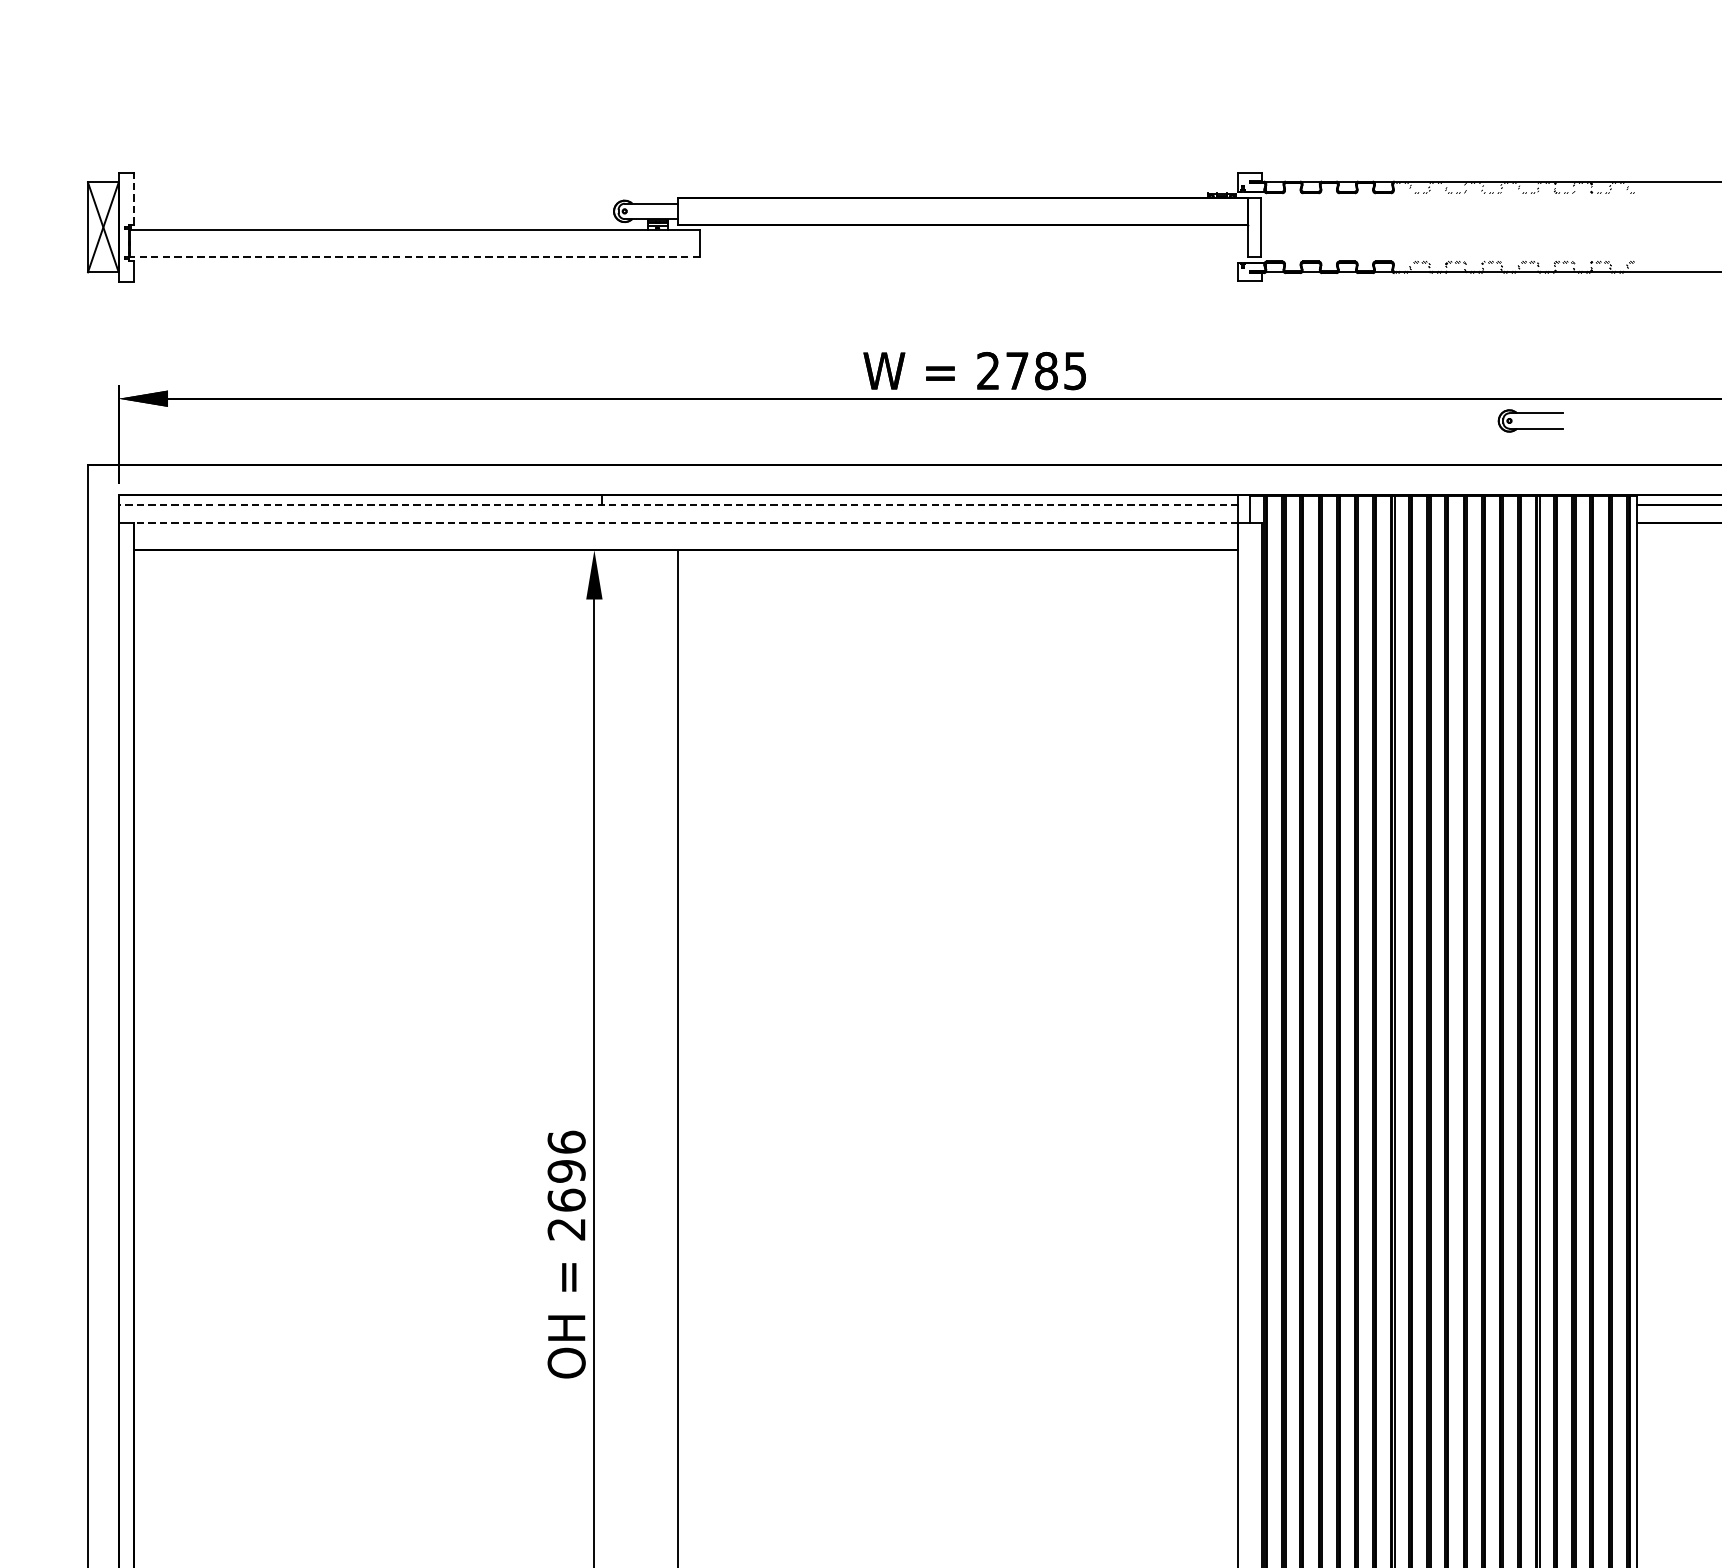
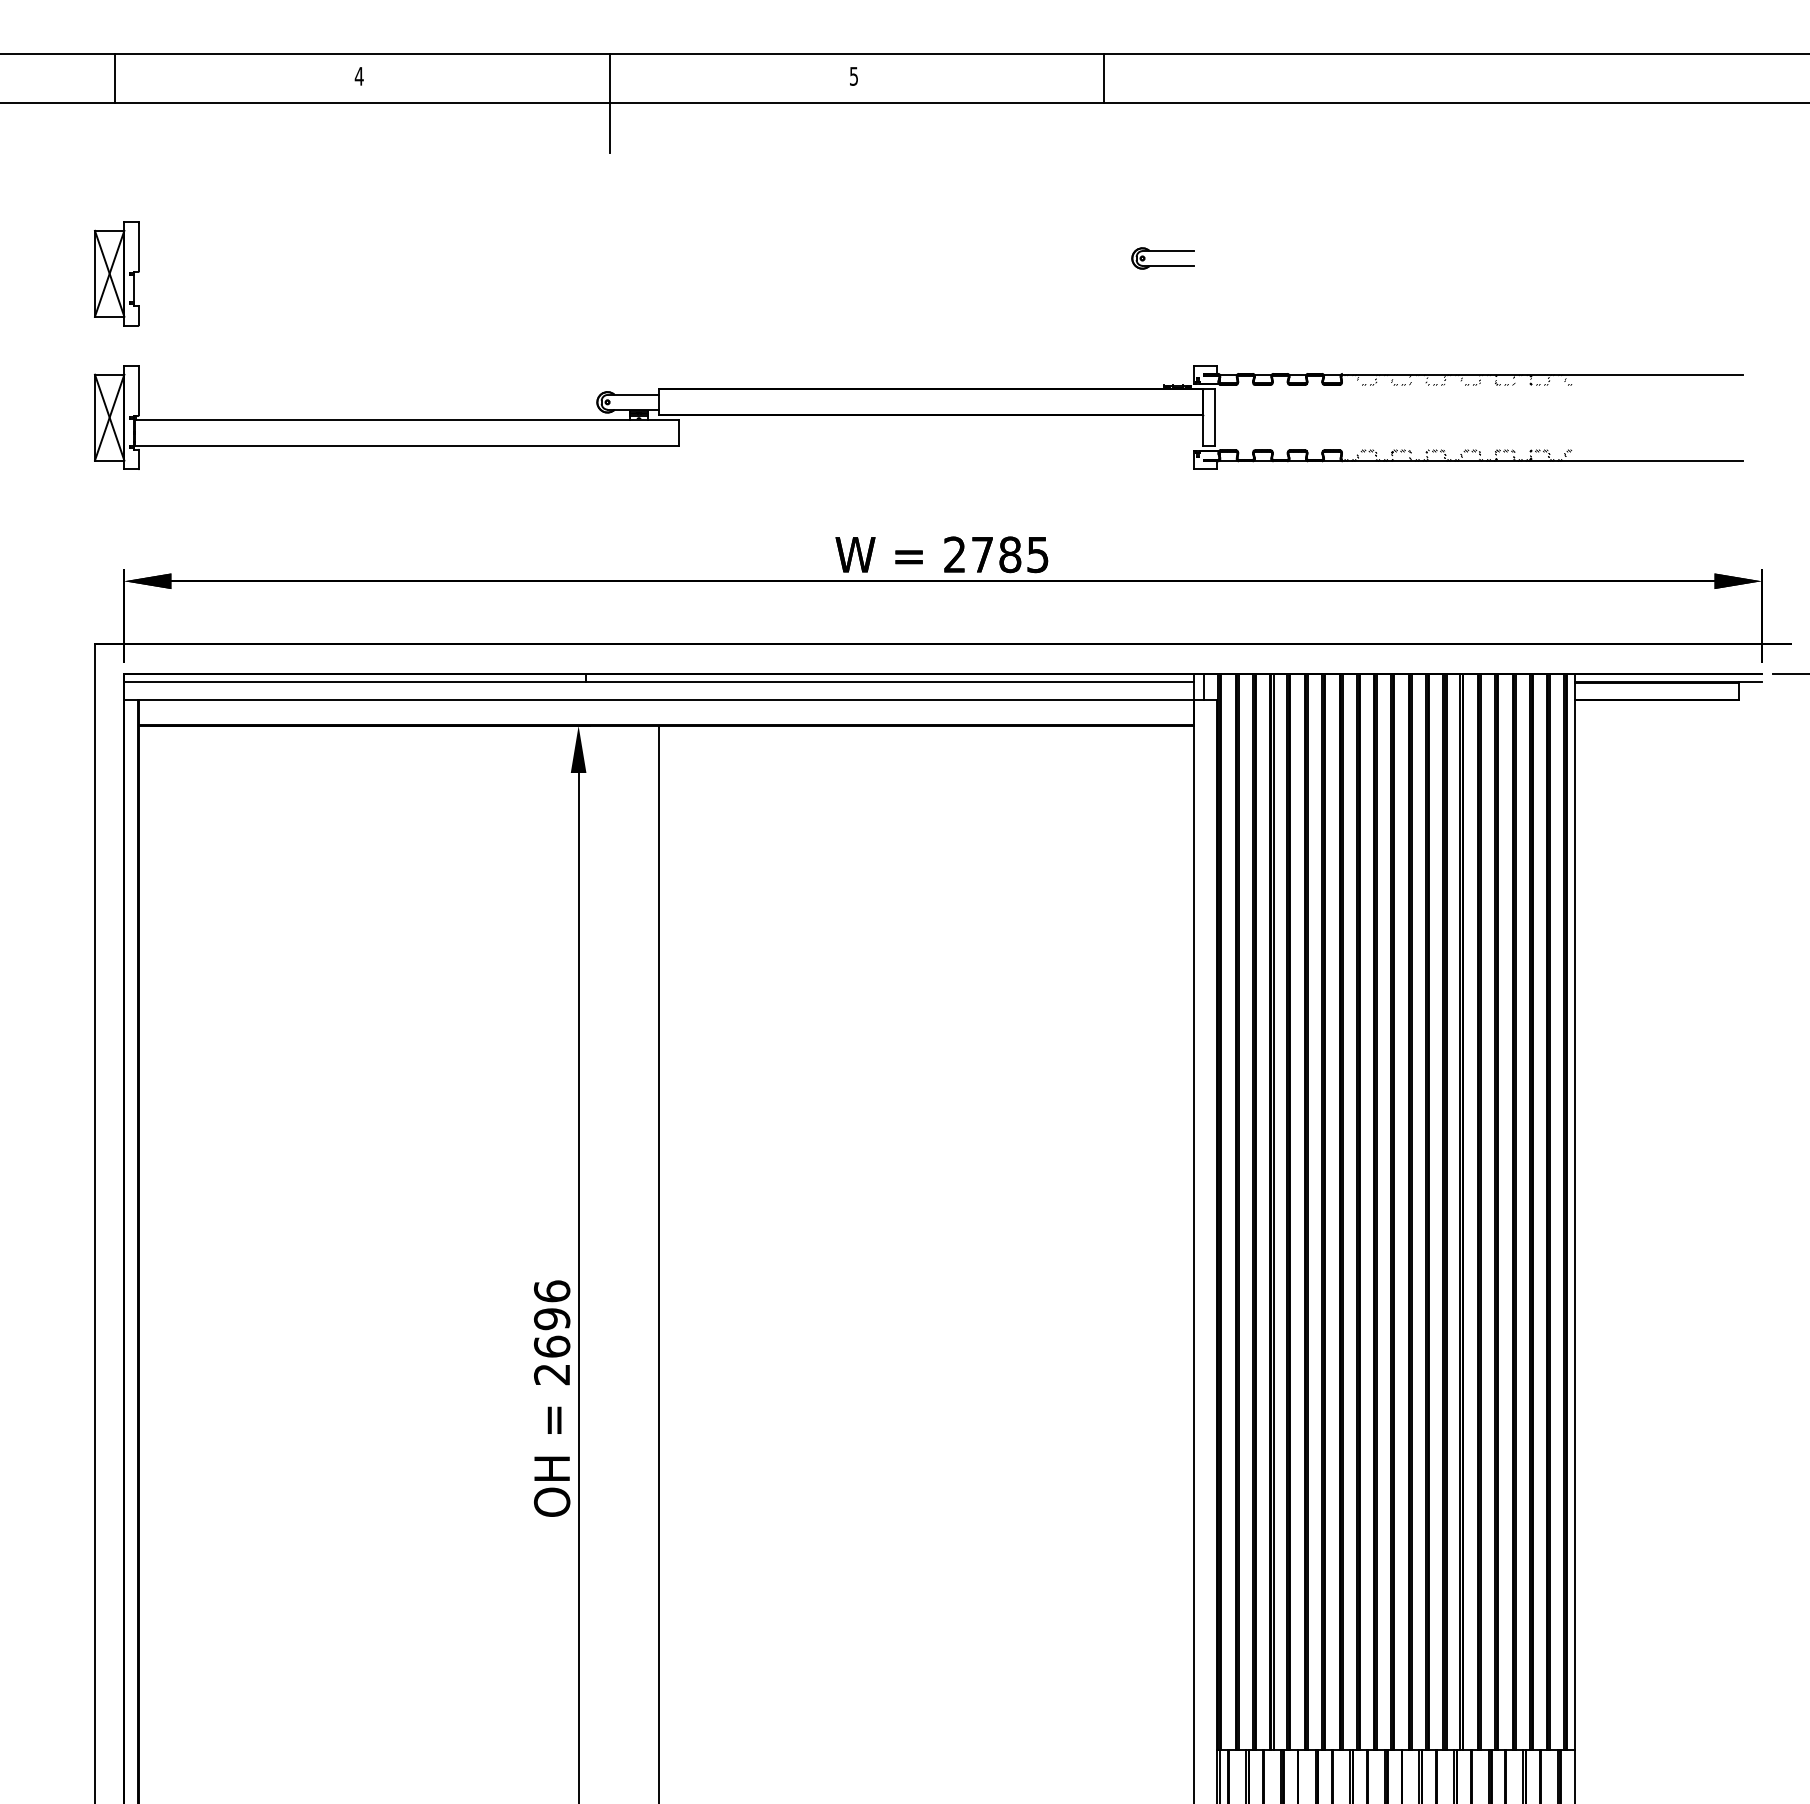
part: (110, 76) -> (116, 273), added
line: (134, 198) -> (139, 390), dashed -> solid
line: (414, 256) -> (406, 445), dashed -> solid
part: (1530, 413) -> (1162, 251), moved
line: (679, 504) -> (659, 682), dashed -> solid
line: (685, 522) -> (665, 699), dashed -> solid

